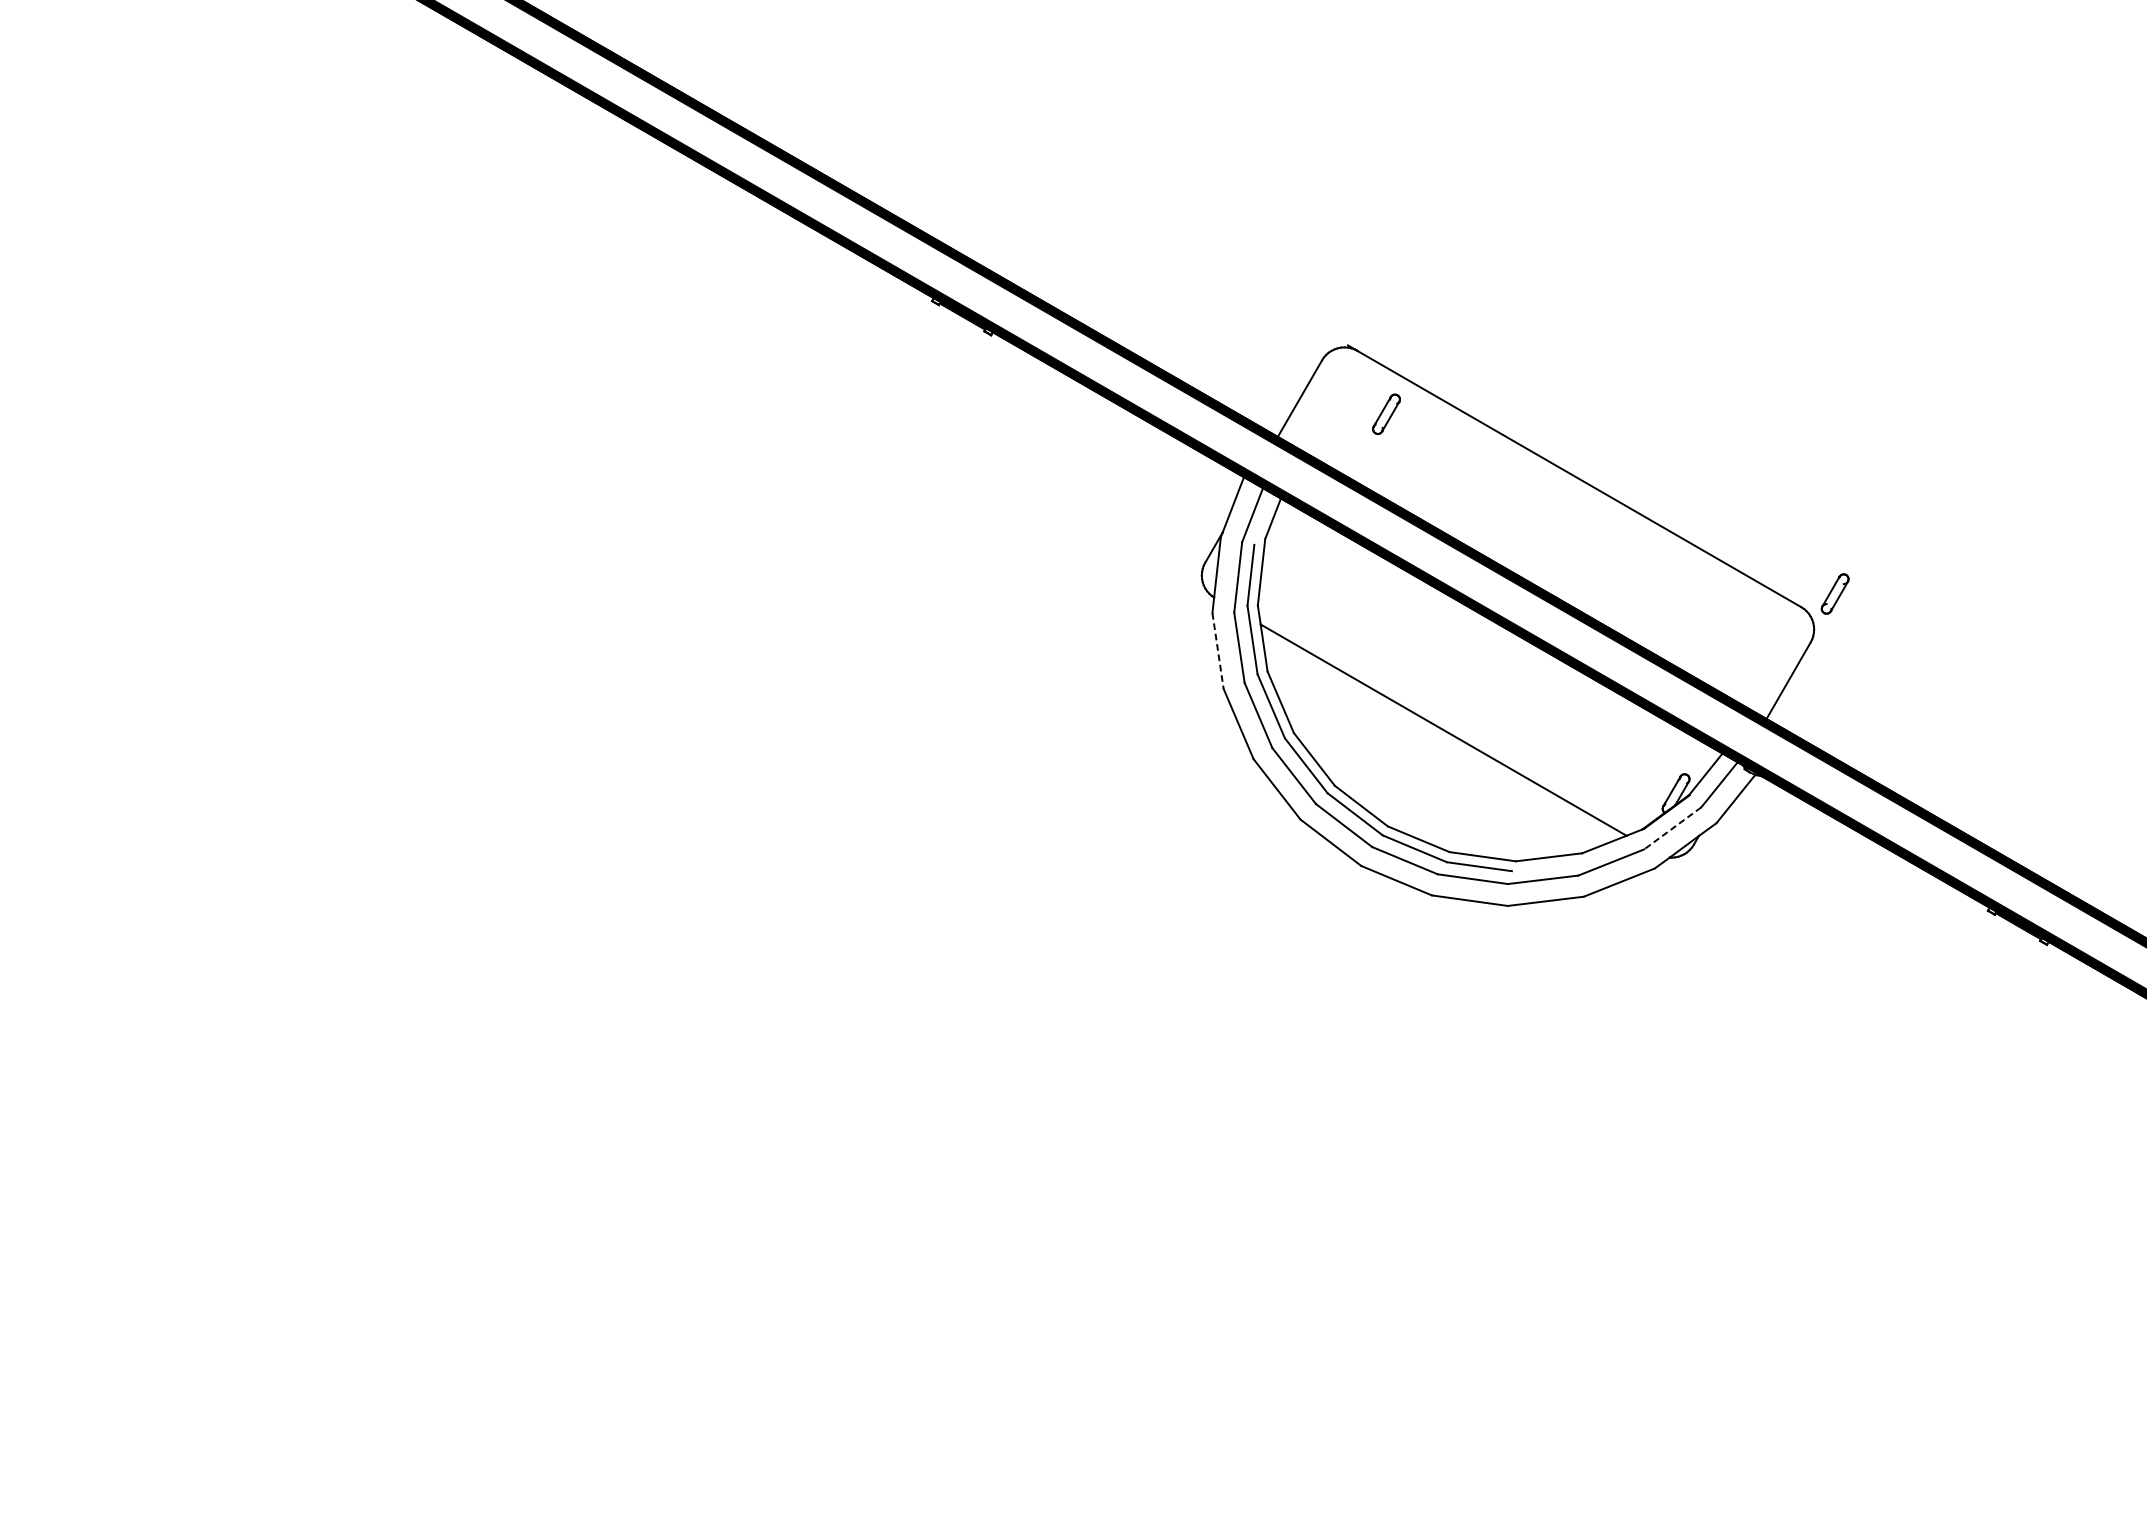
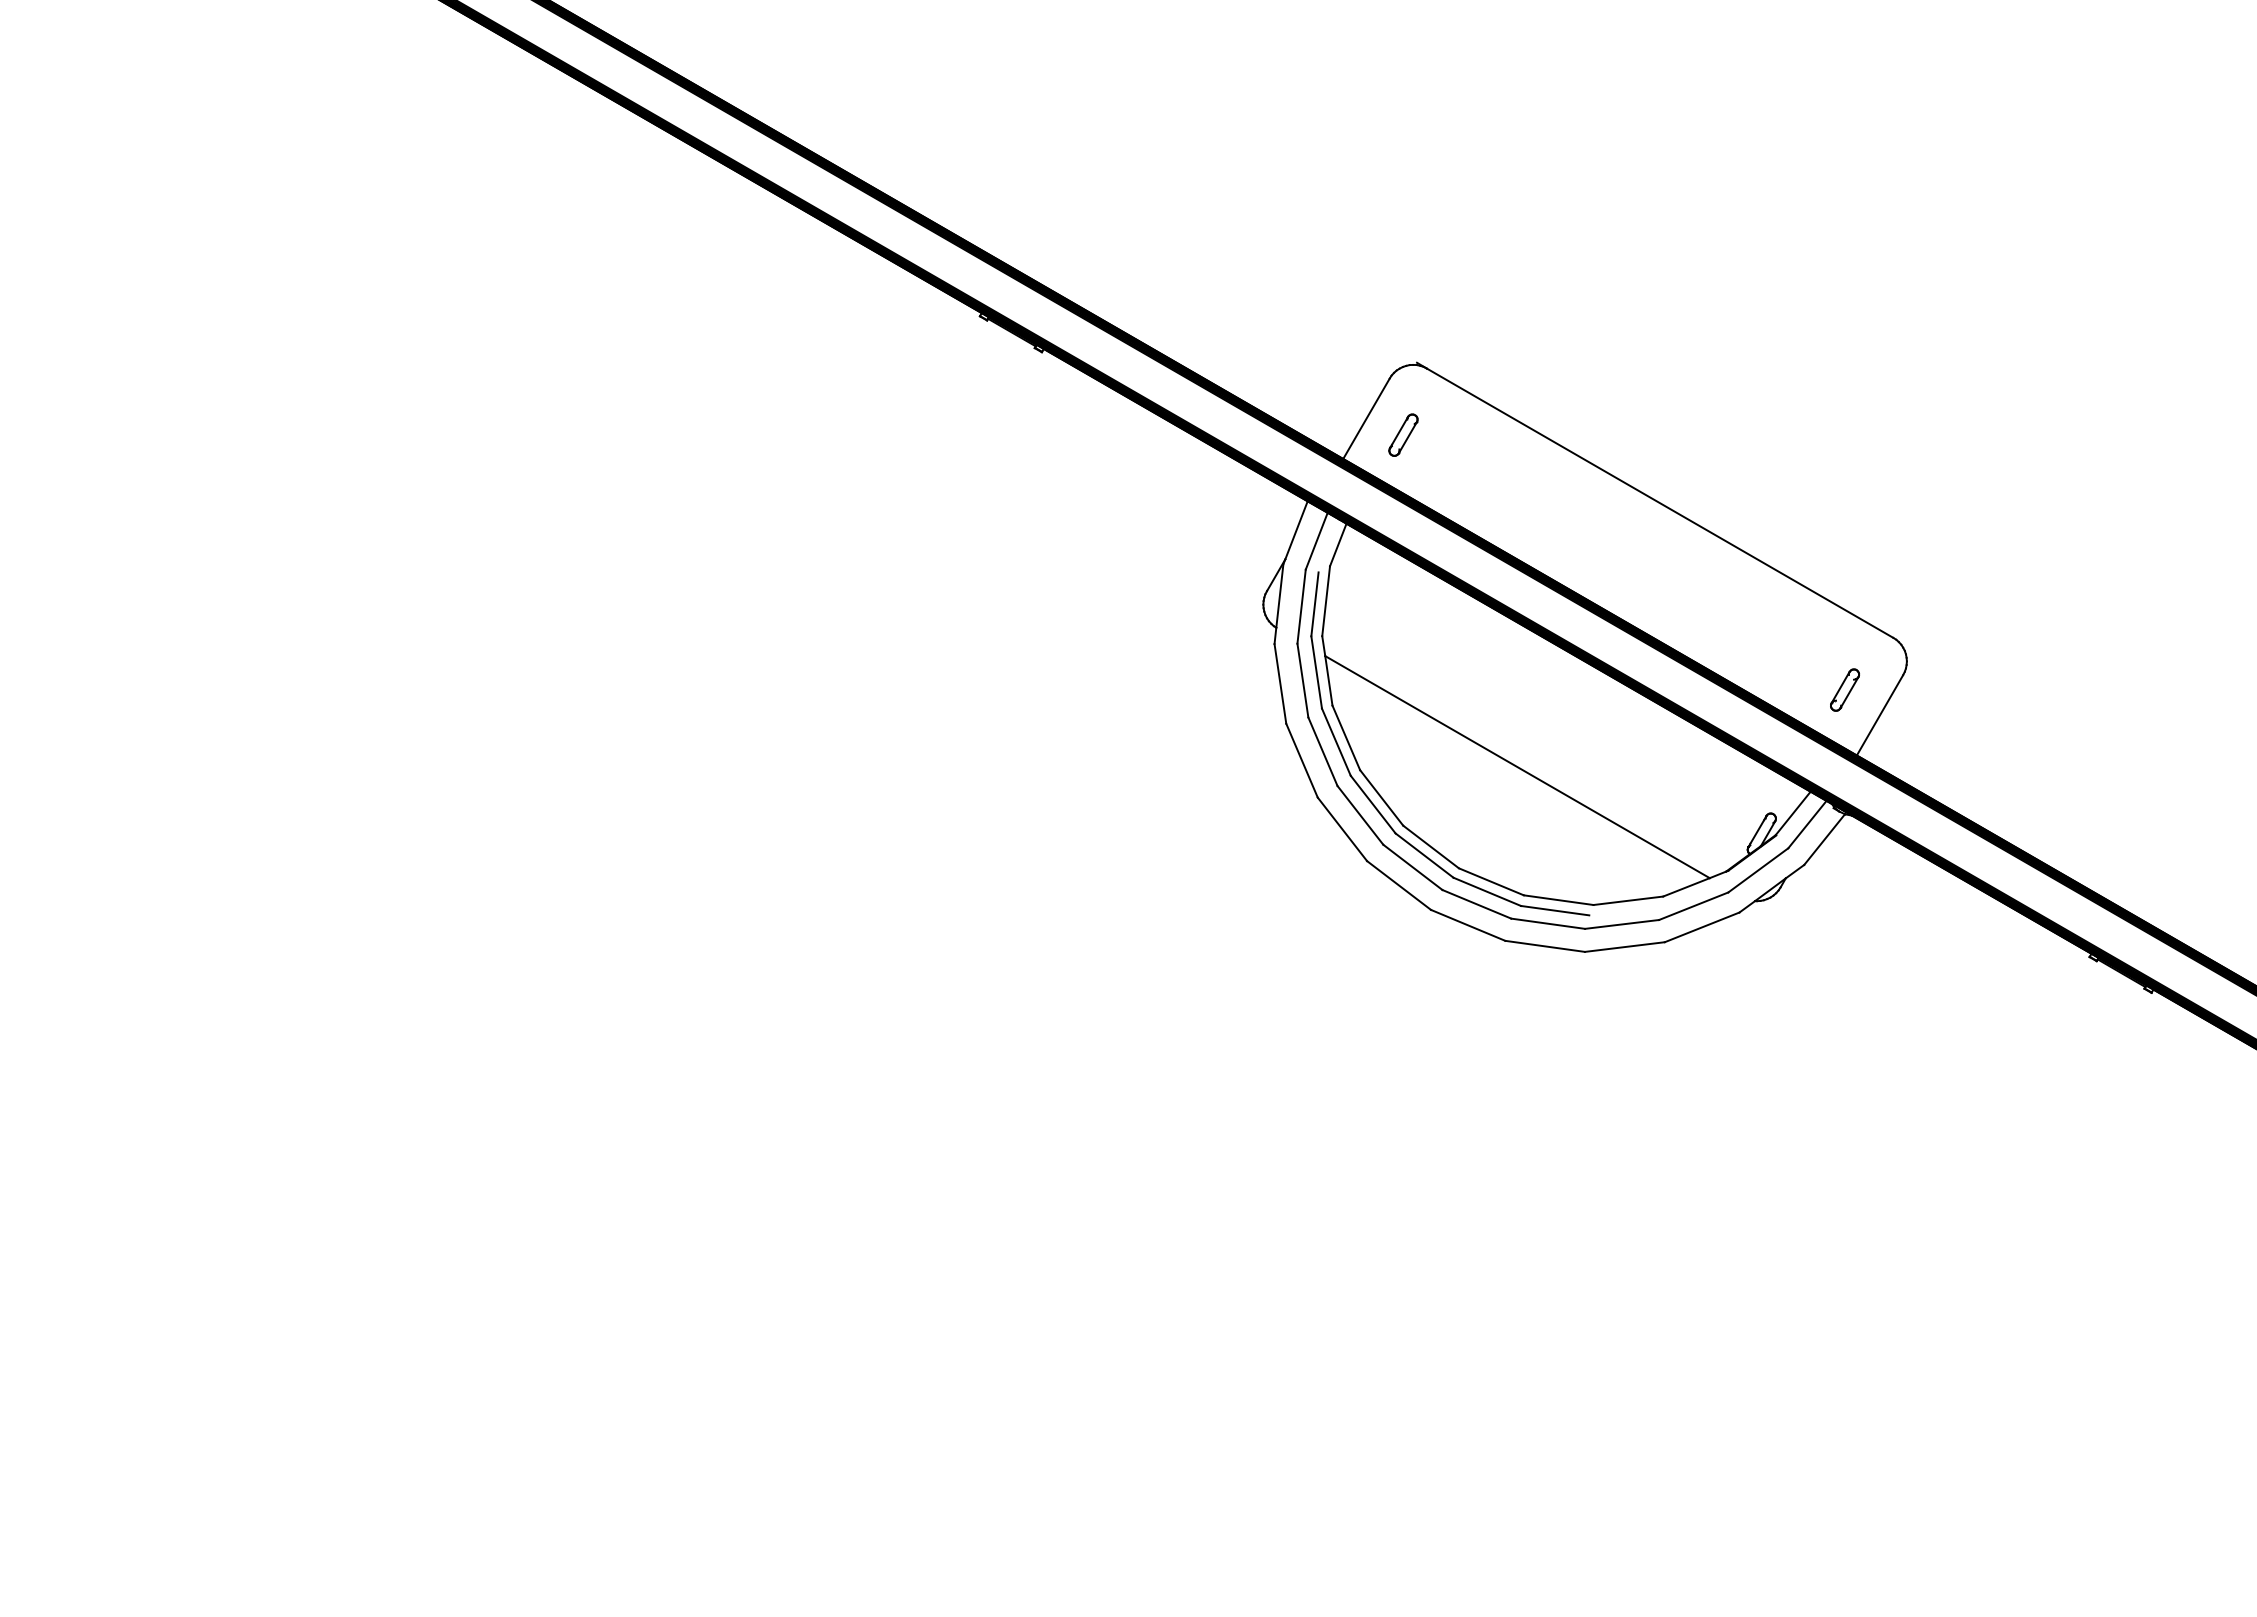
part: (1386, 413) -> (1403, 434), moved
part: (1834, 593) -> (1844, 689), moved
line: (1218, 651) -> (1280, 684), dashed -> solid
line: (1671, 828) -> (1757, 870), dashed -> solid

